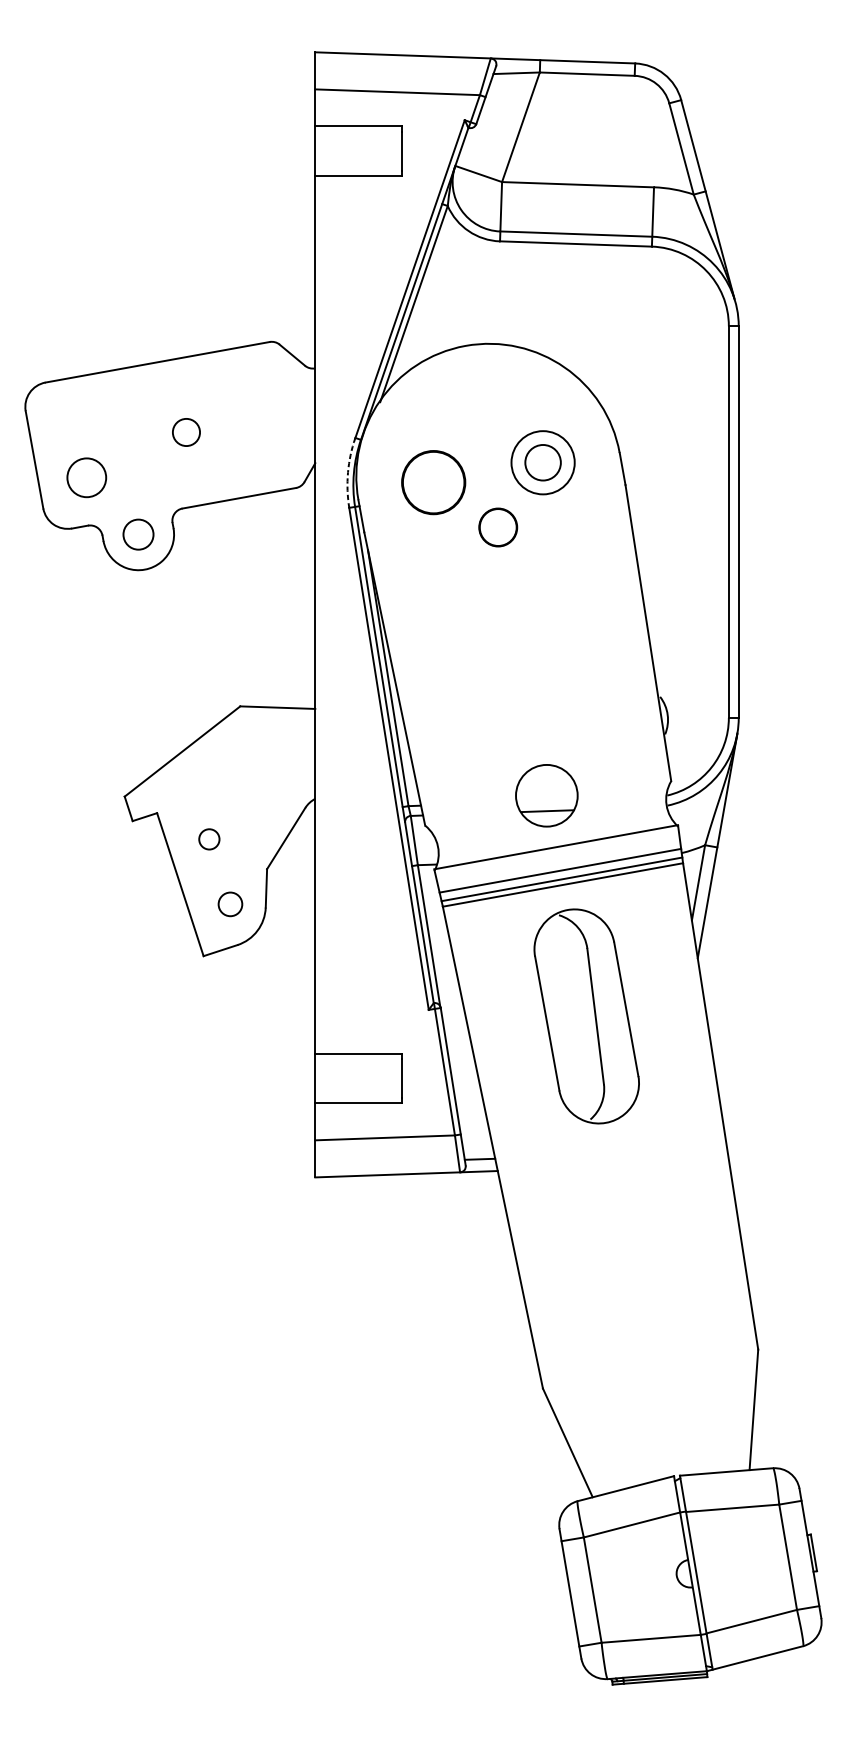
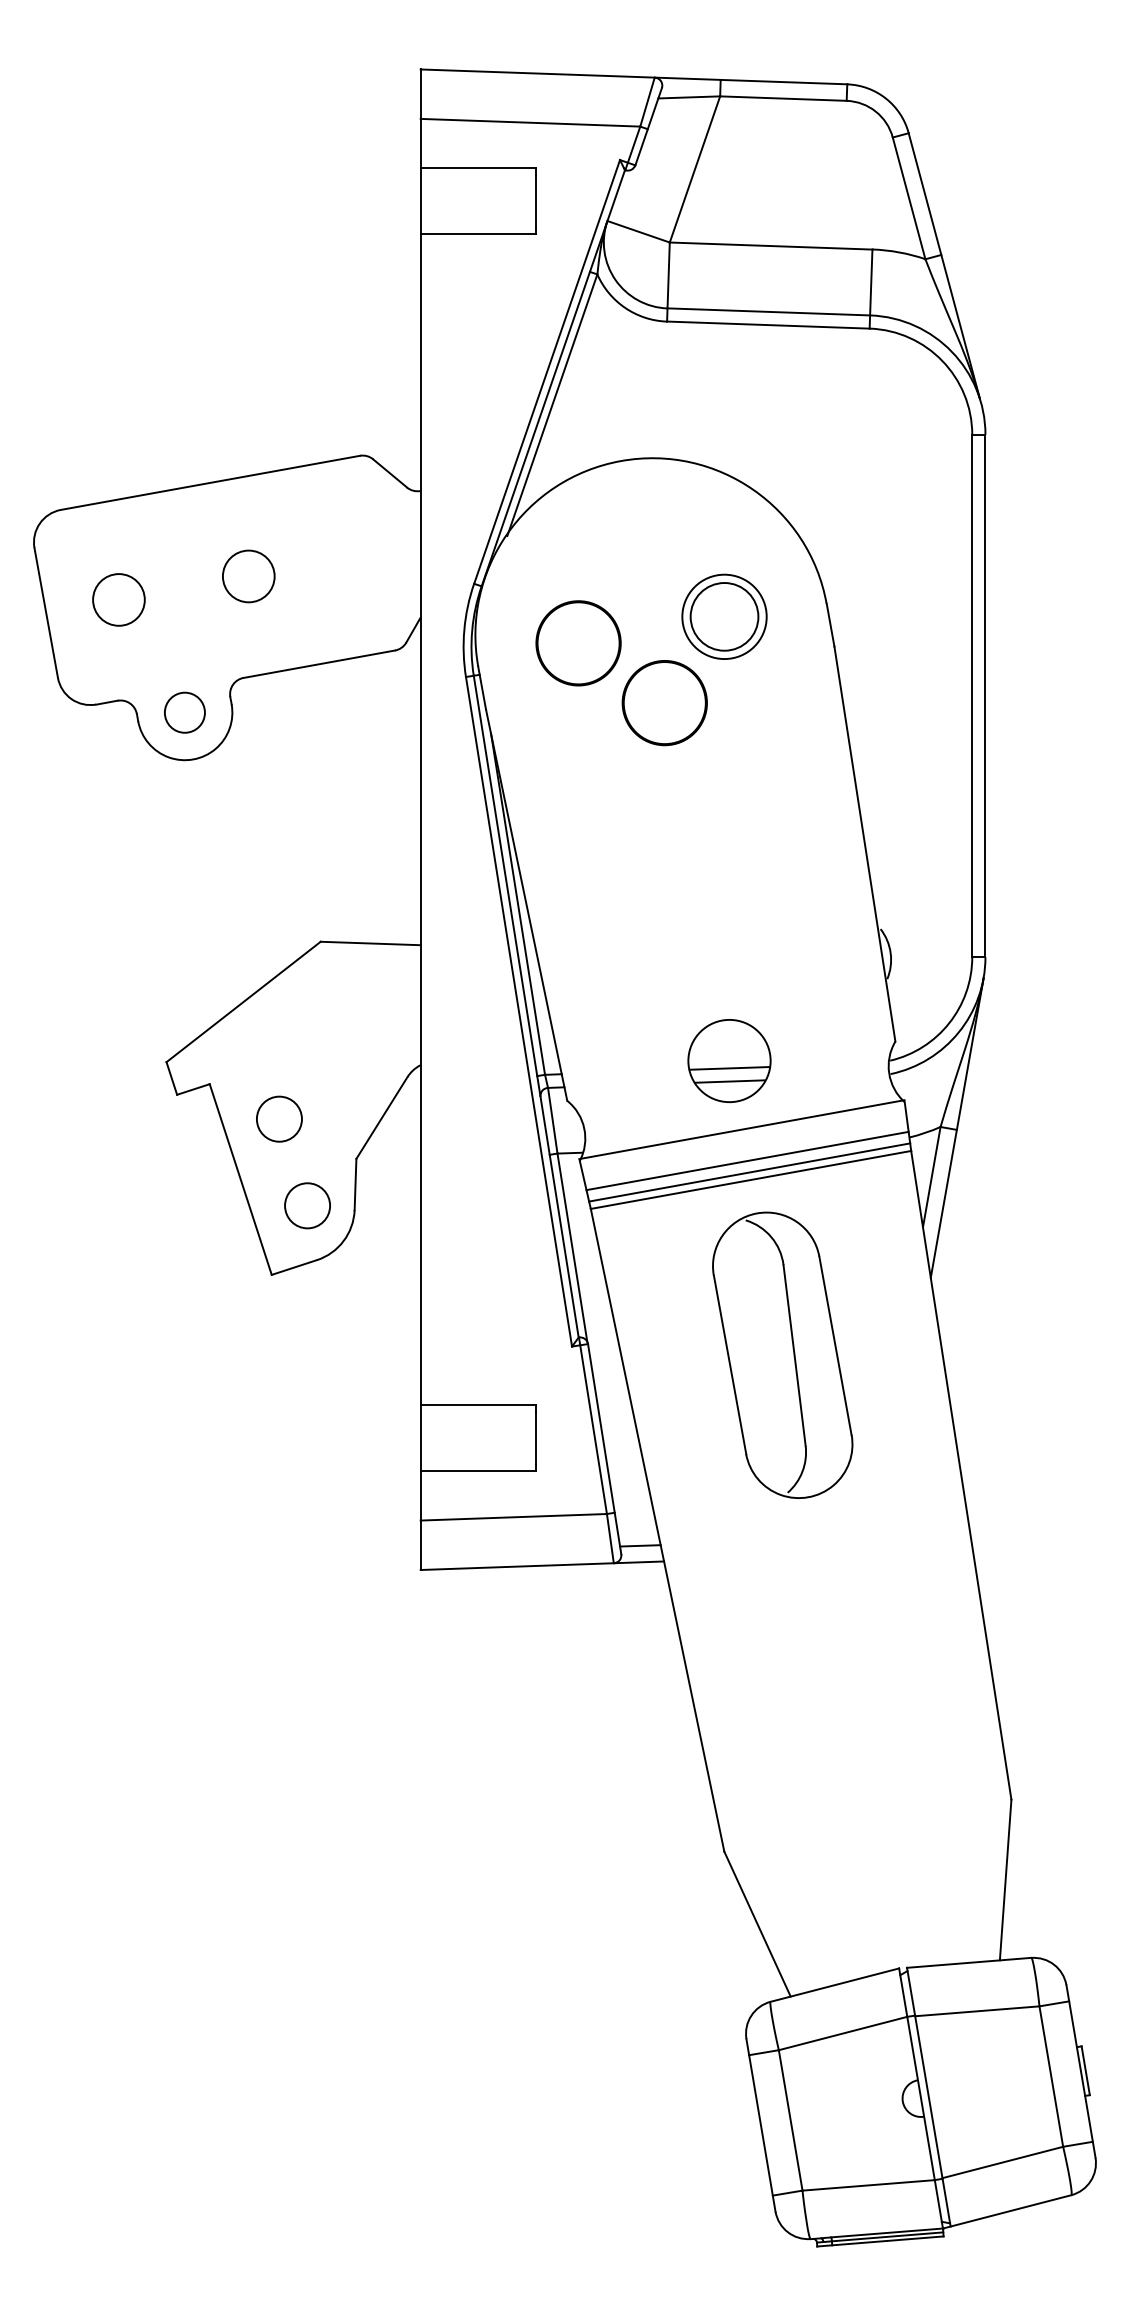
circle: (186, 432) -> (248, 576), size x1.43
circle: (543, 462) -> (724, 616), size x1.43
arc: (348, 472) -> (464, 629), dashed -> solid
circle: (86, 477) -> (118, 599), moved
part: (498, 527) -> (664, 703), size x1.67
line: (546, 801) -> (728, 1068), added
circle: (208, 838) -> (278, 1118), size x1.67
circle: (230, 904) -> (307, 1205), size x1.43

